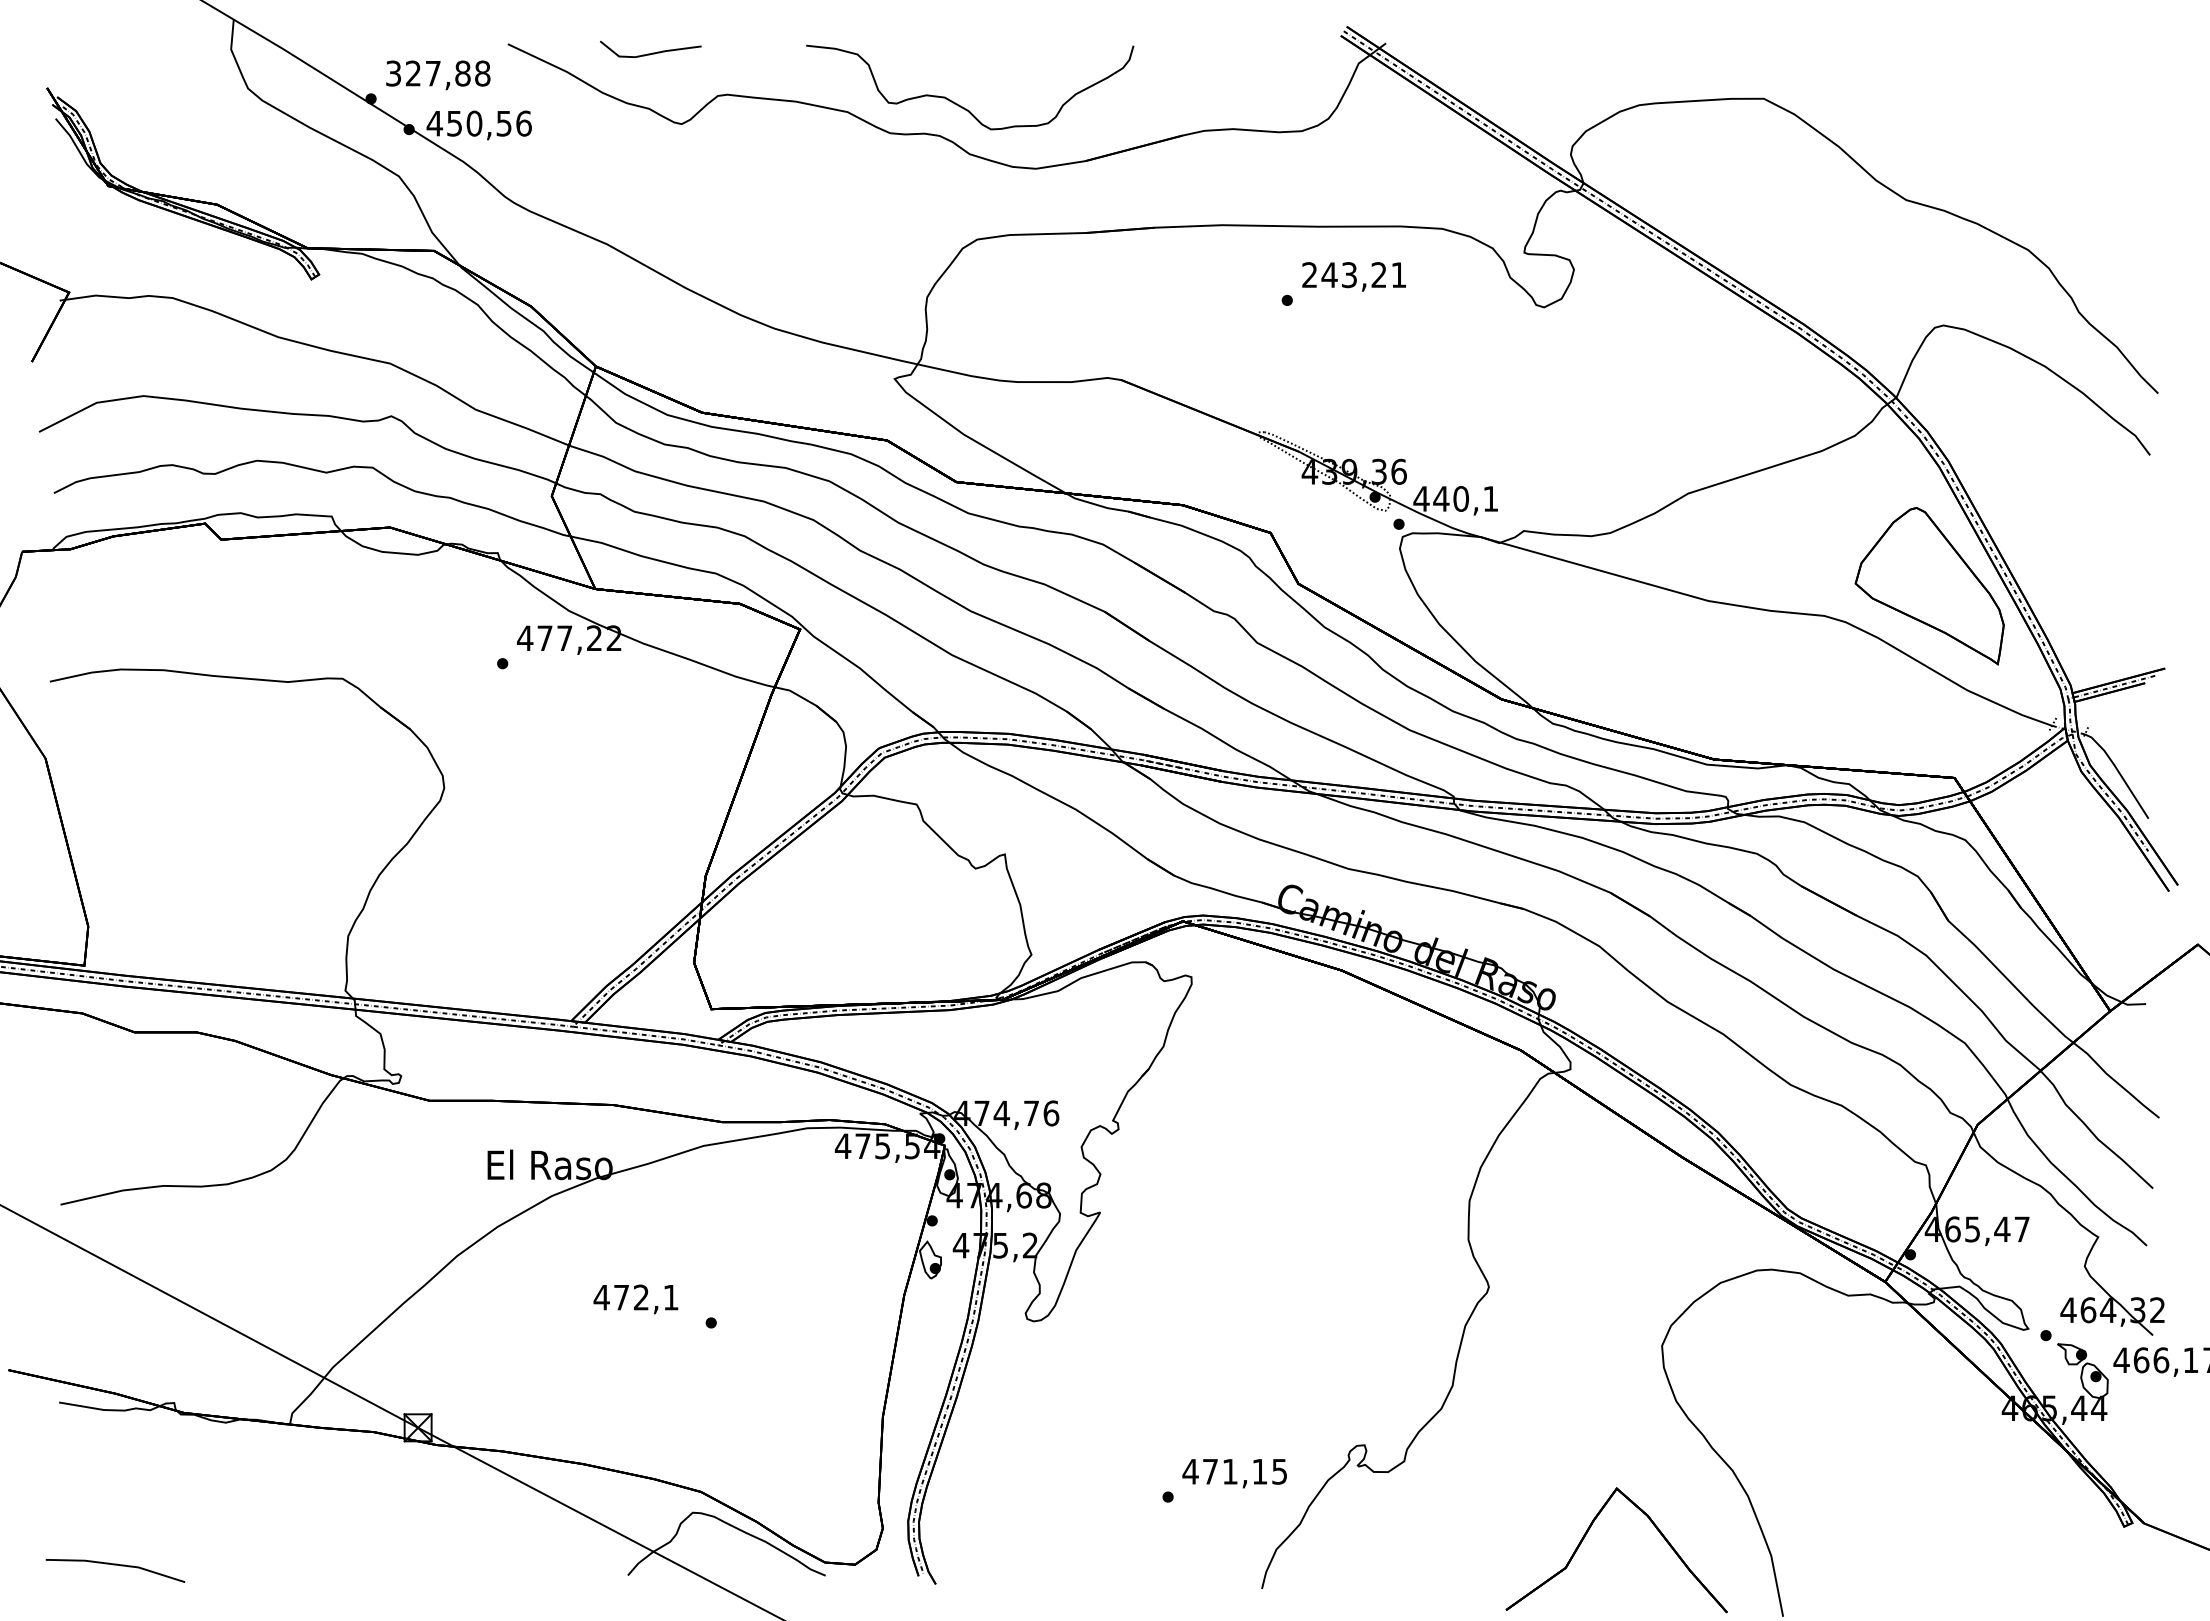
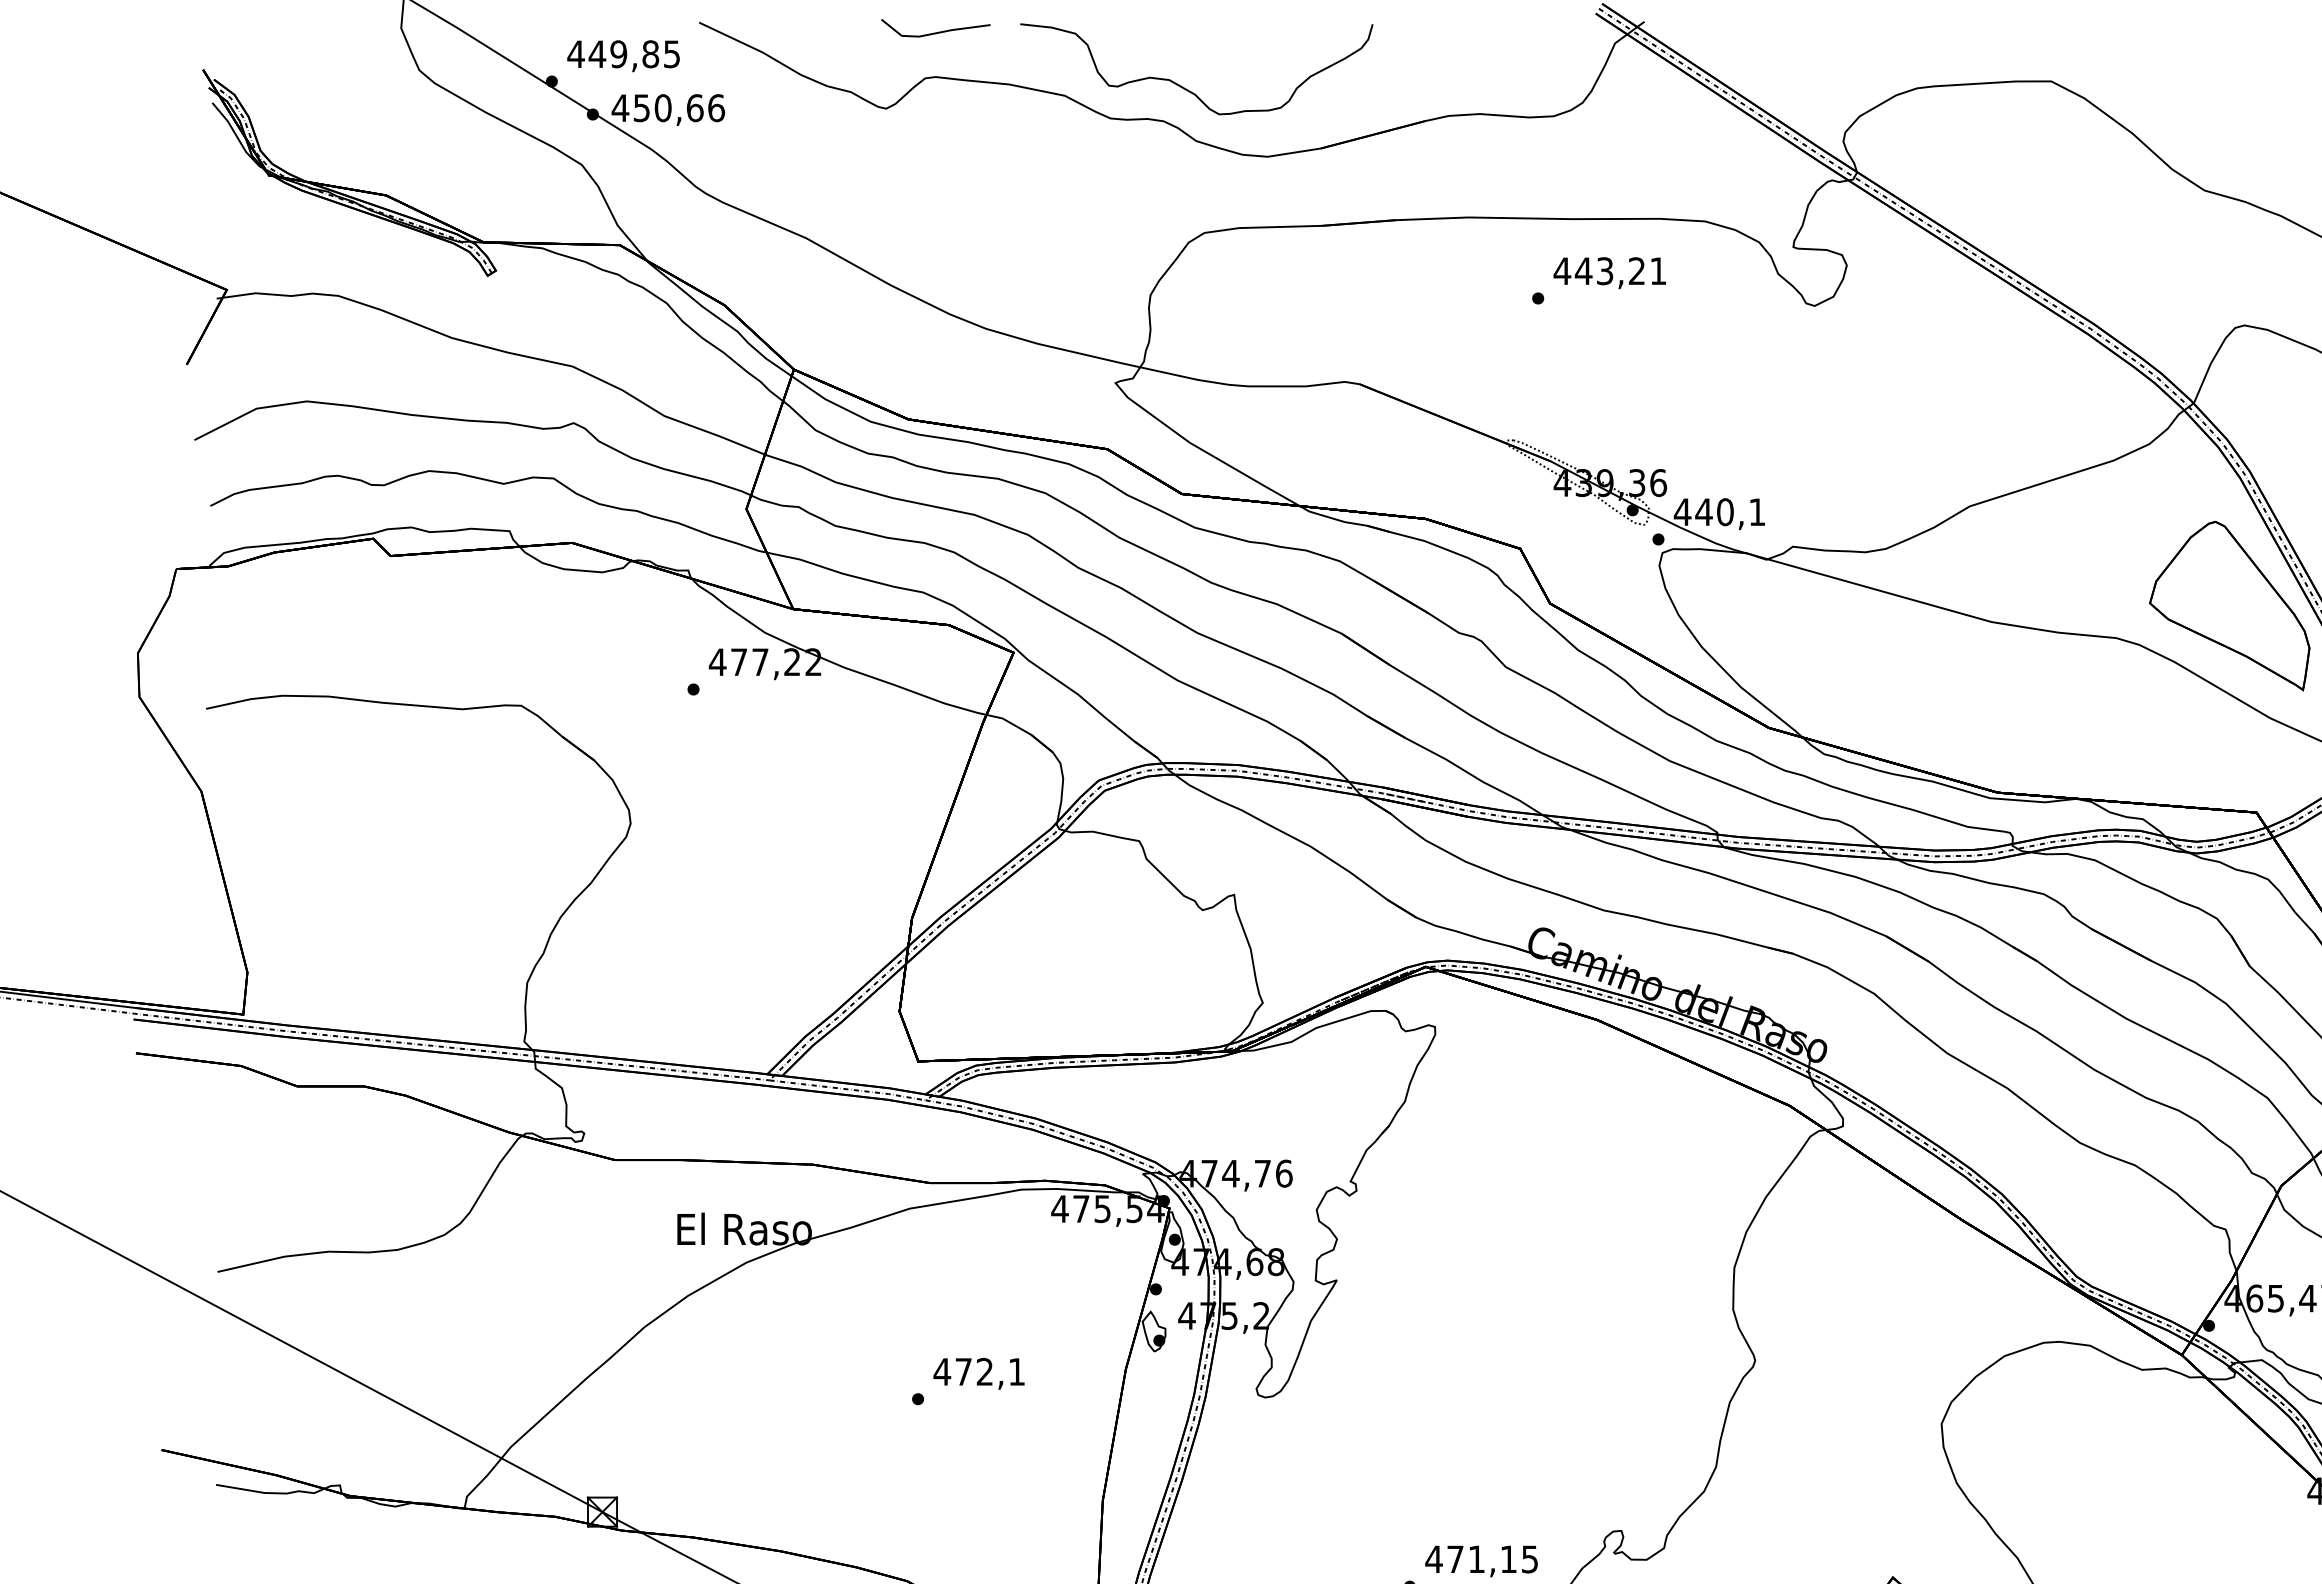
line: (652, 52) -> (937, 31), moved
text: (437, 73) -> (623, 54), 327,88 -> 449,85
text: (504, 123) -> (695, 108), 450,56 -> 450,66
text: (1309, 274) -> (1562, 270), 243,21 -> 443,21
text: (635, 1299) -> (978, 1373), moved

